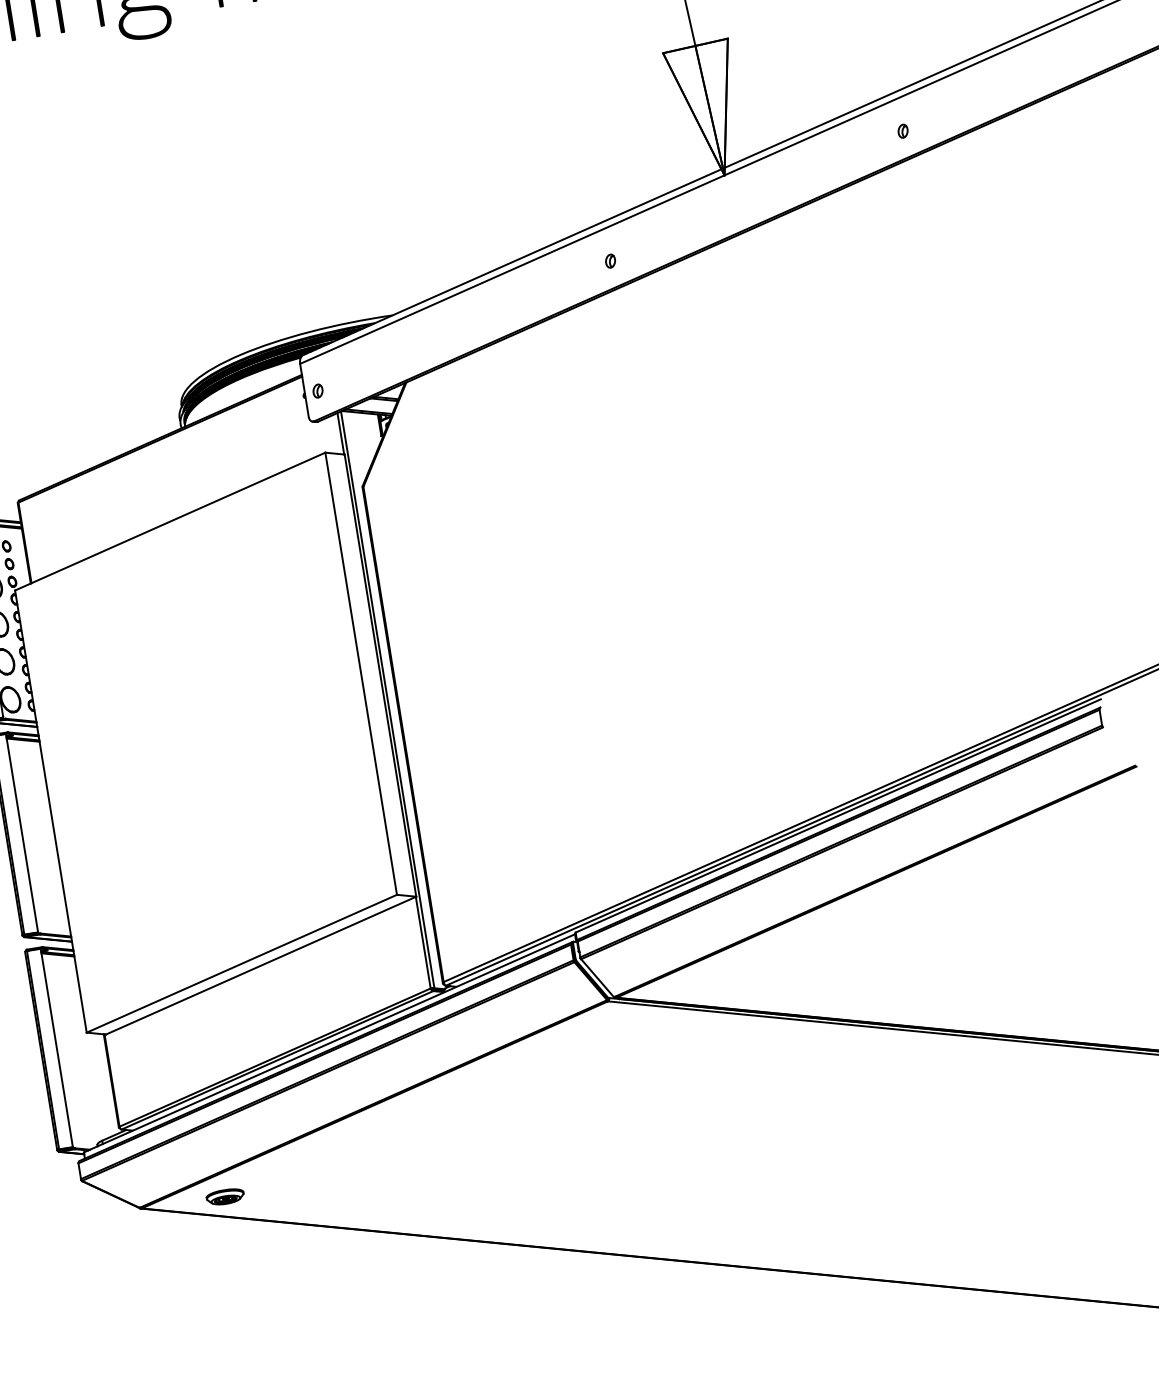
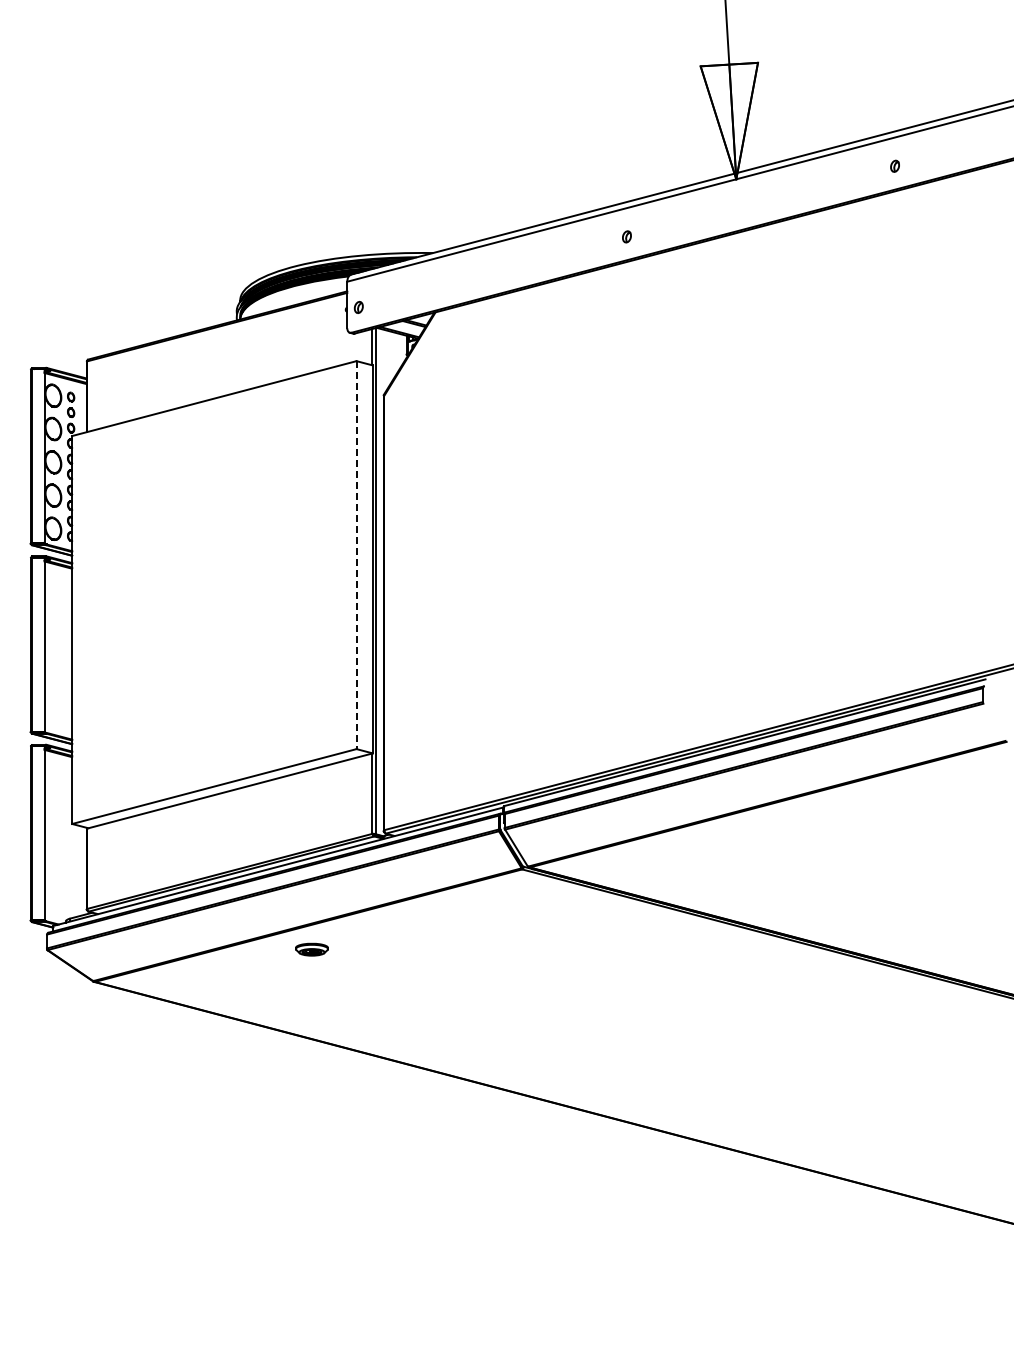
line: (361, 674) -> (356, 555), solid -> dashed
part: (224, 1196) -> (311, 949), moved

